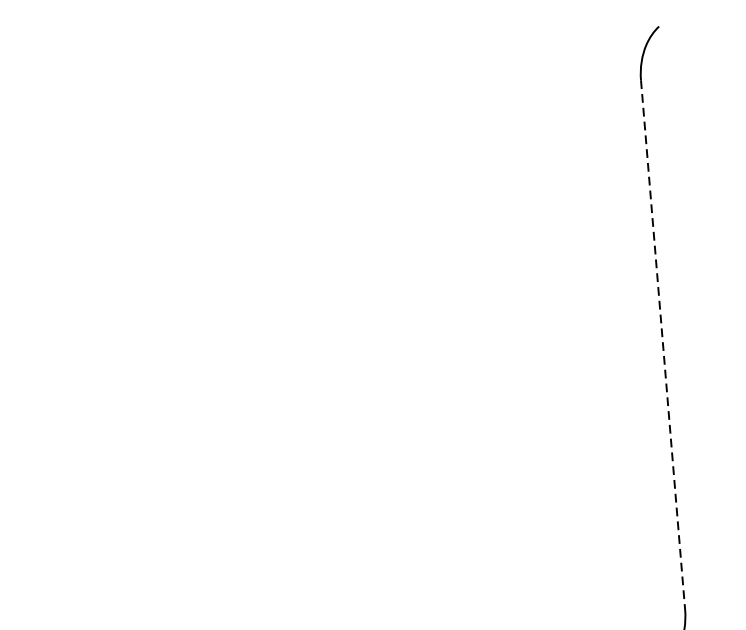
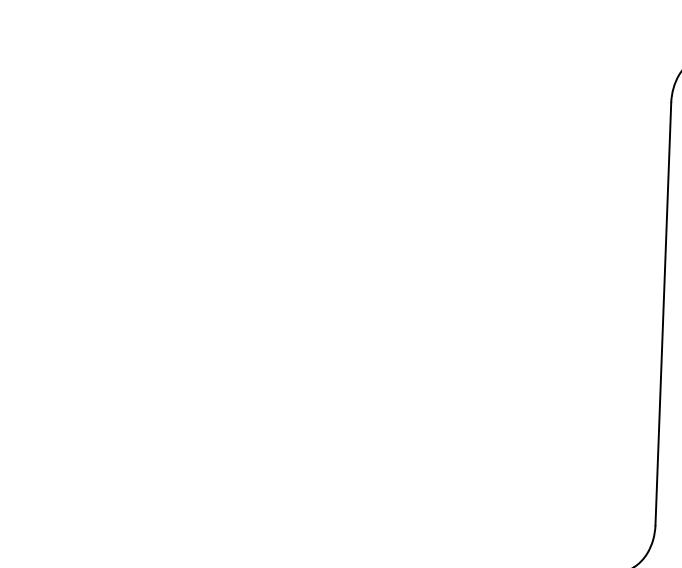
line: (663, 345) -> (663, 314), dashed -> solid

